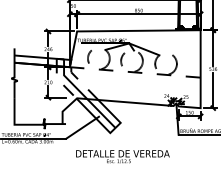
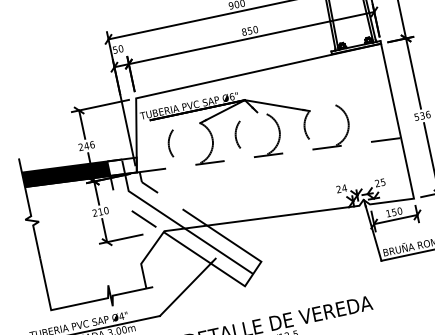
fill: (35, 60) -> (65, 173), added

